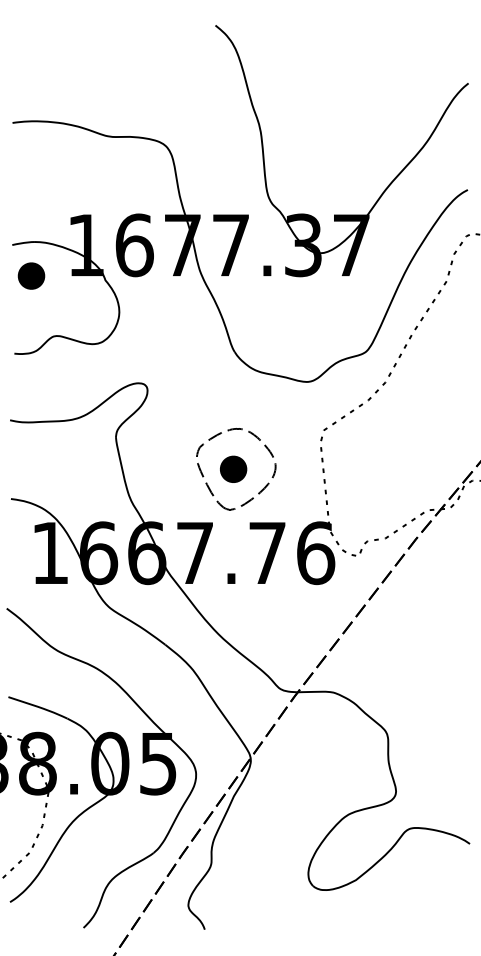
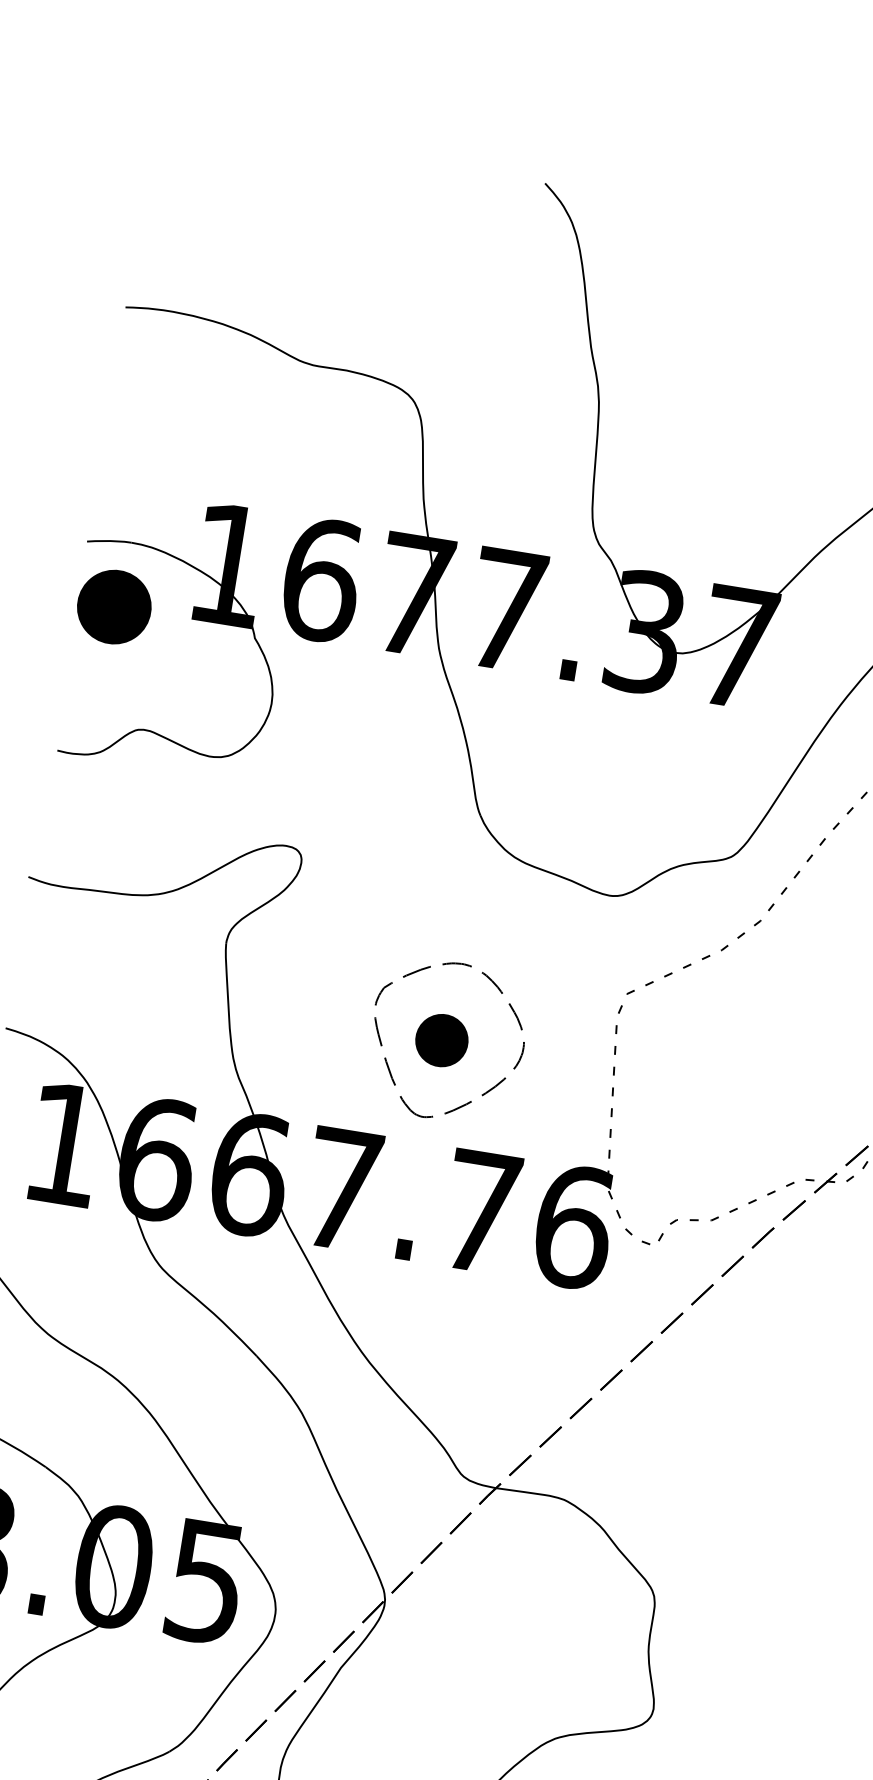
part: (31, 275) -> (114, 605), size x1.4

